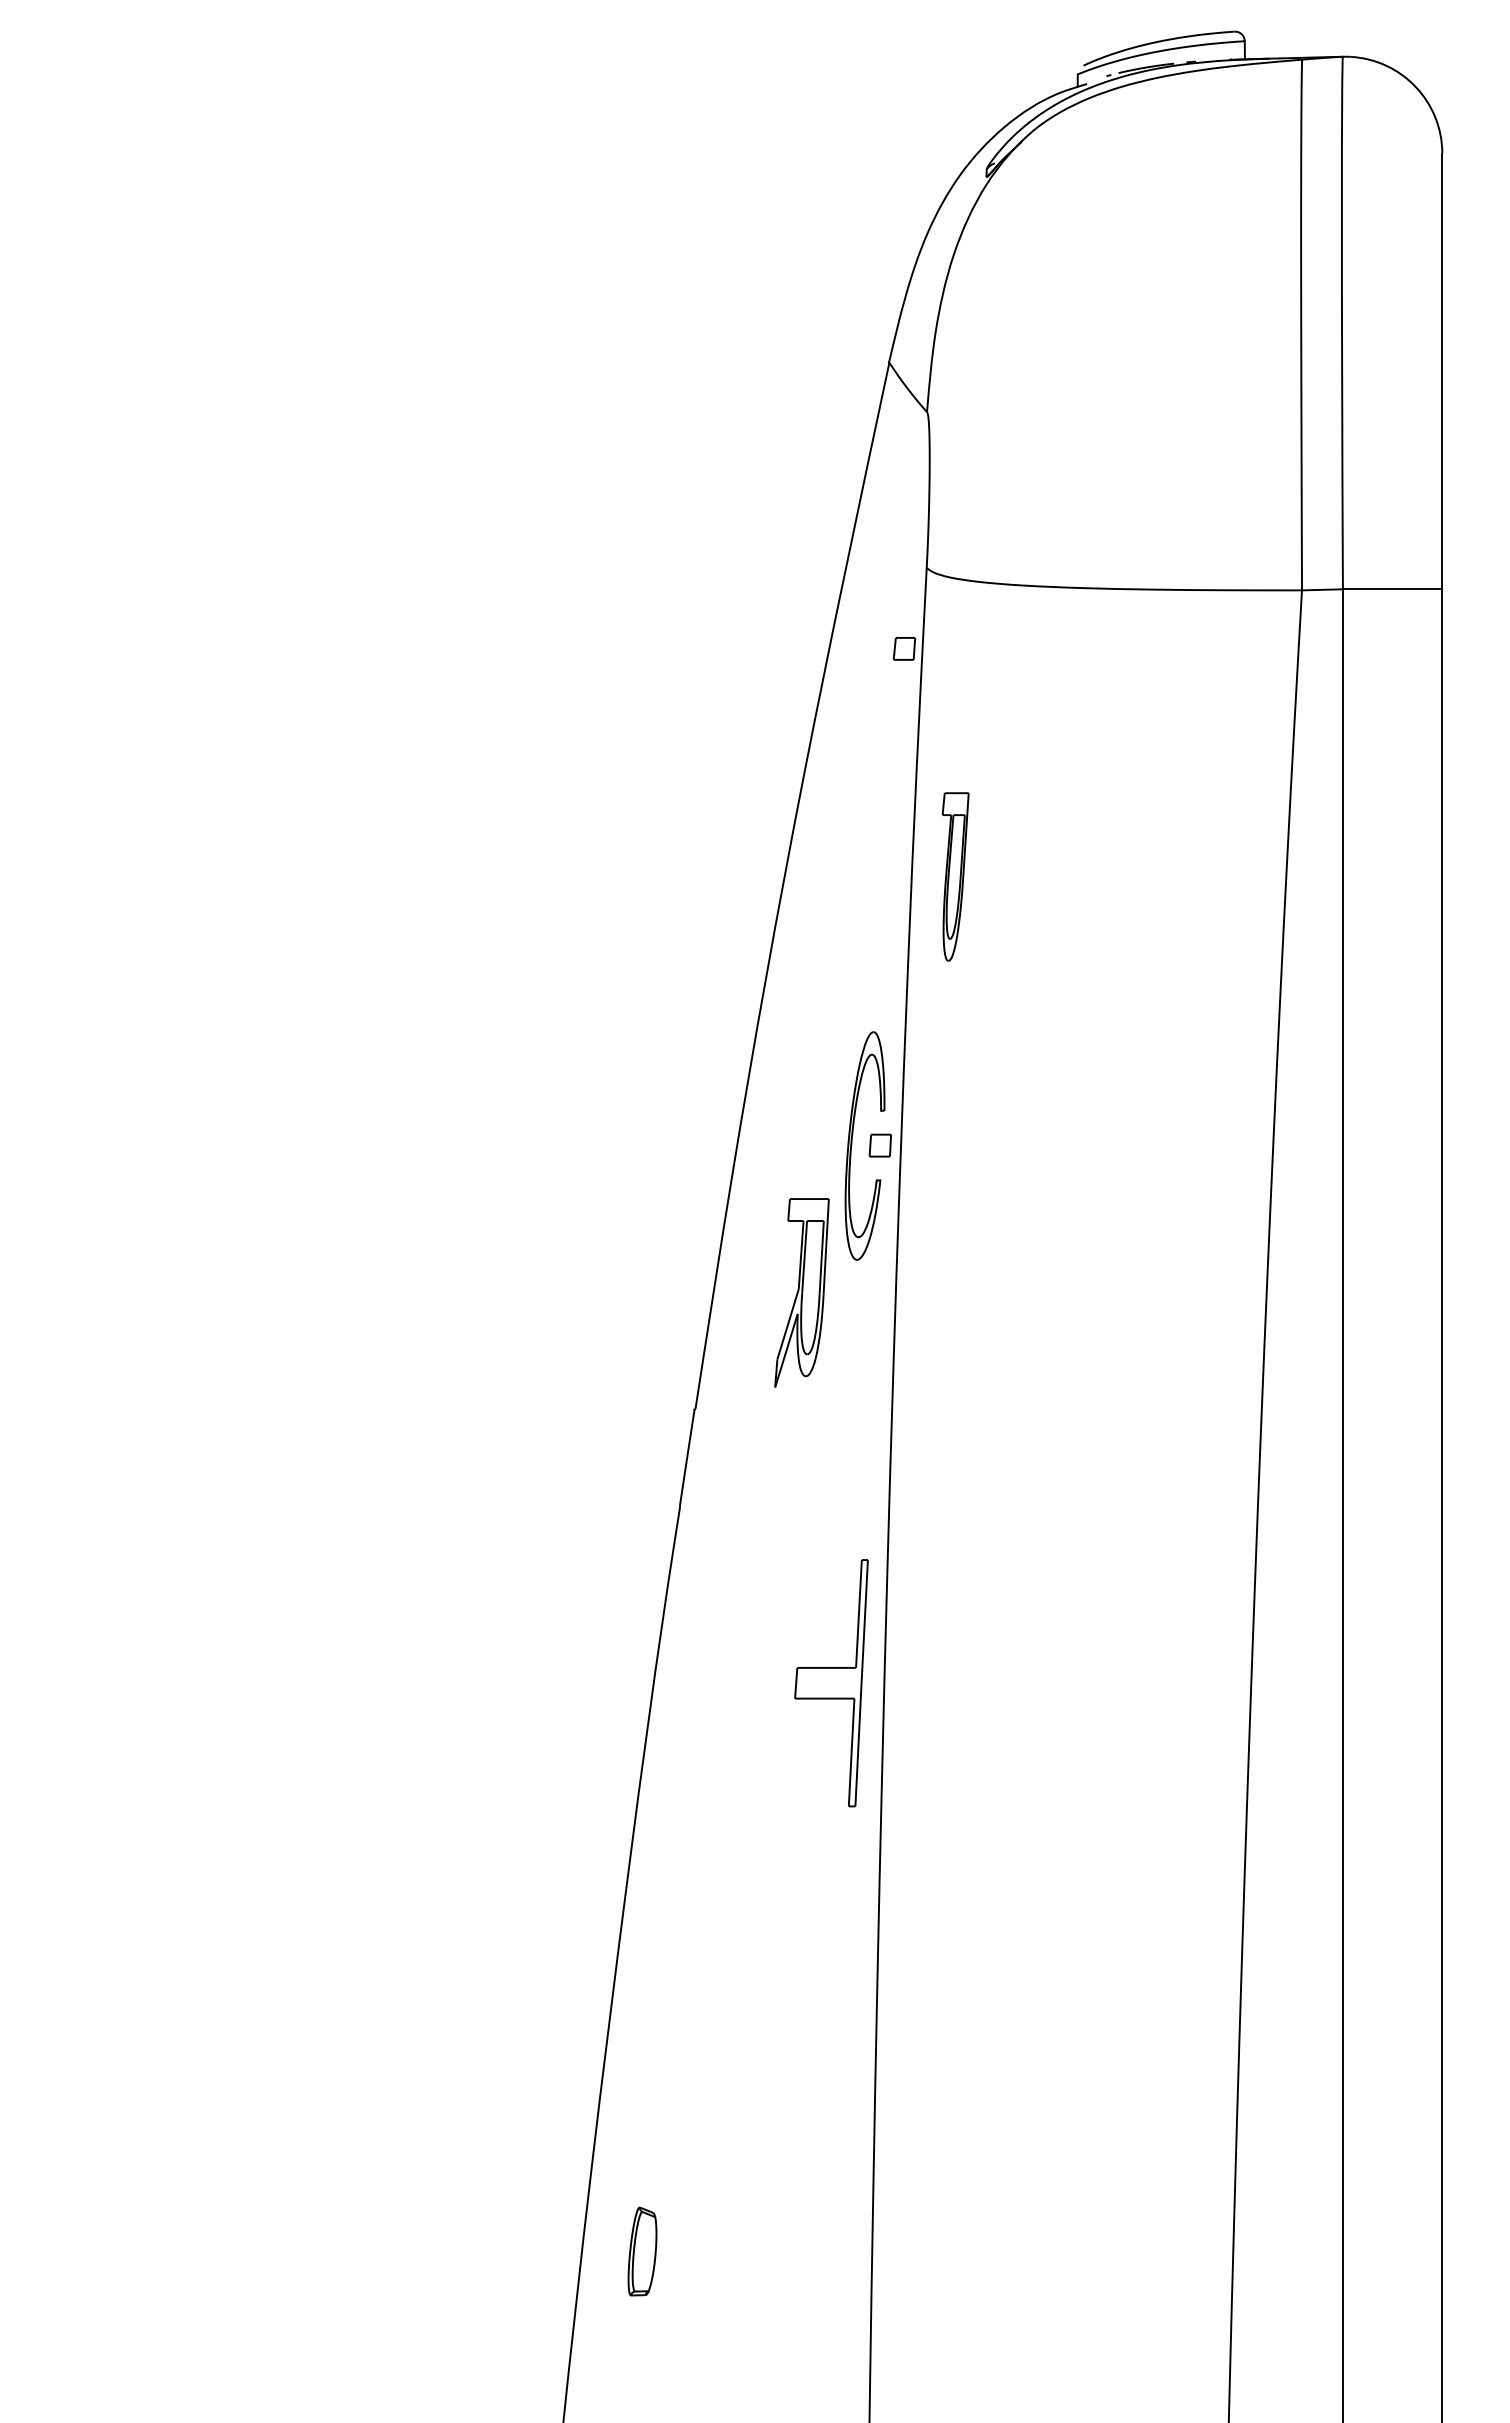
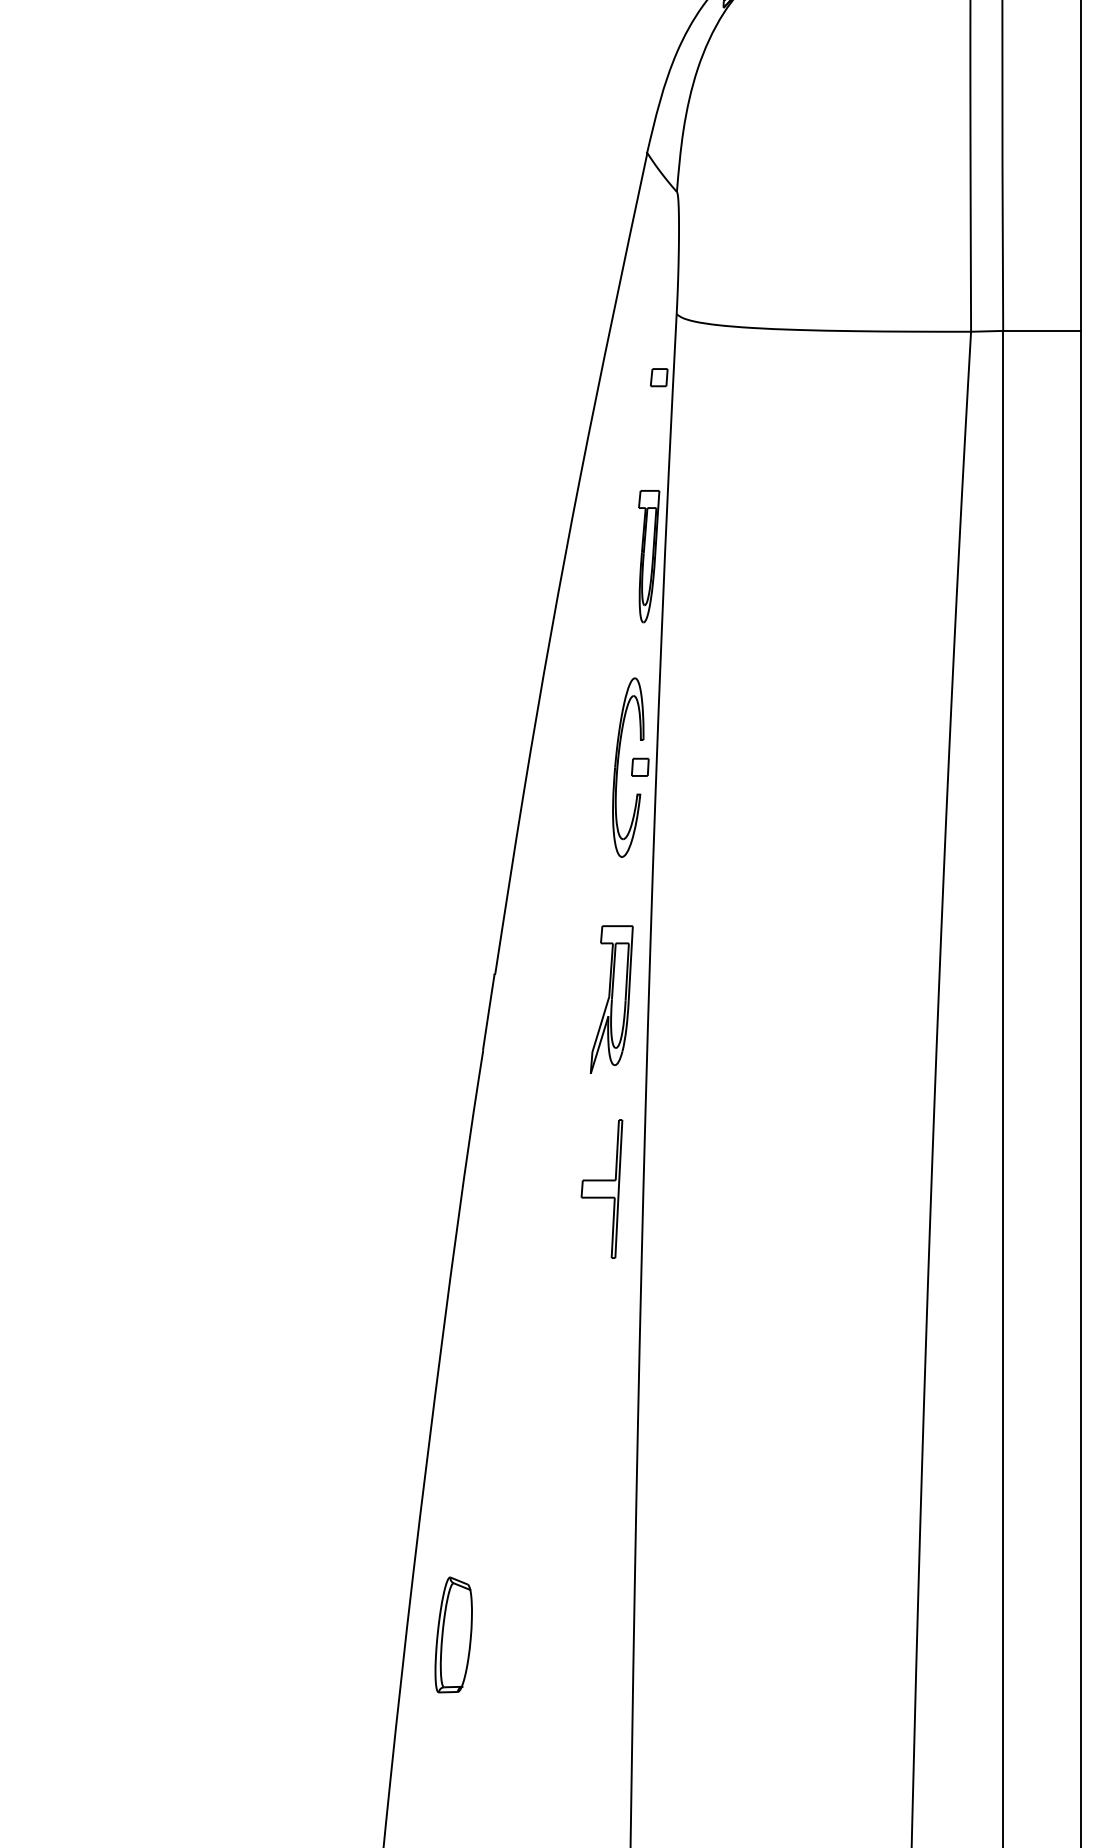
part: (955, 876) -> (649, 556), moved
part: (801, 1292) -> (611, 999), moved
part: (831, 1682) -> (601, 1188), size x0.71
part: (642, 2251) -> (453, 1634), size x1.67

